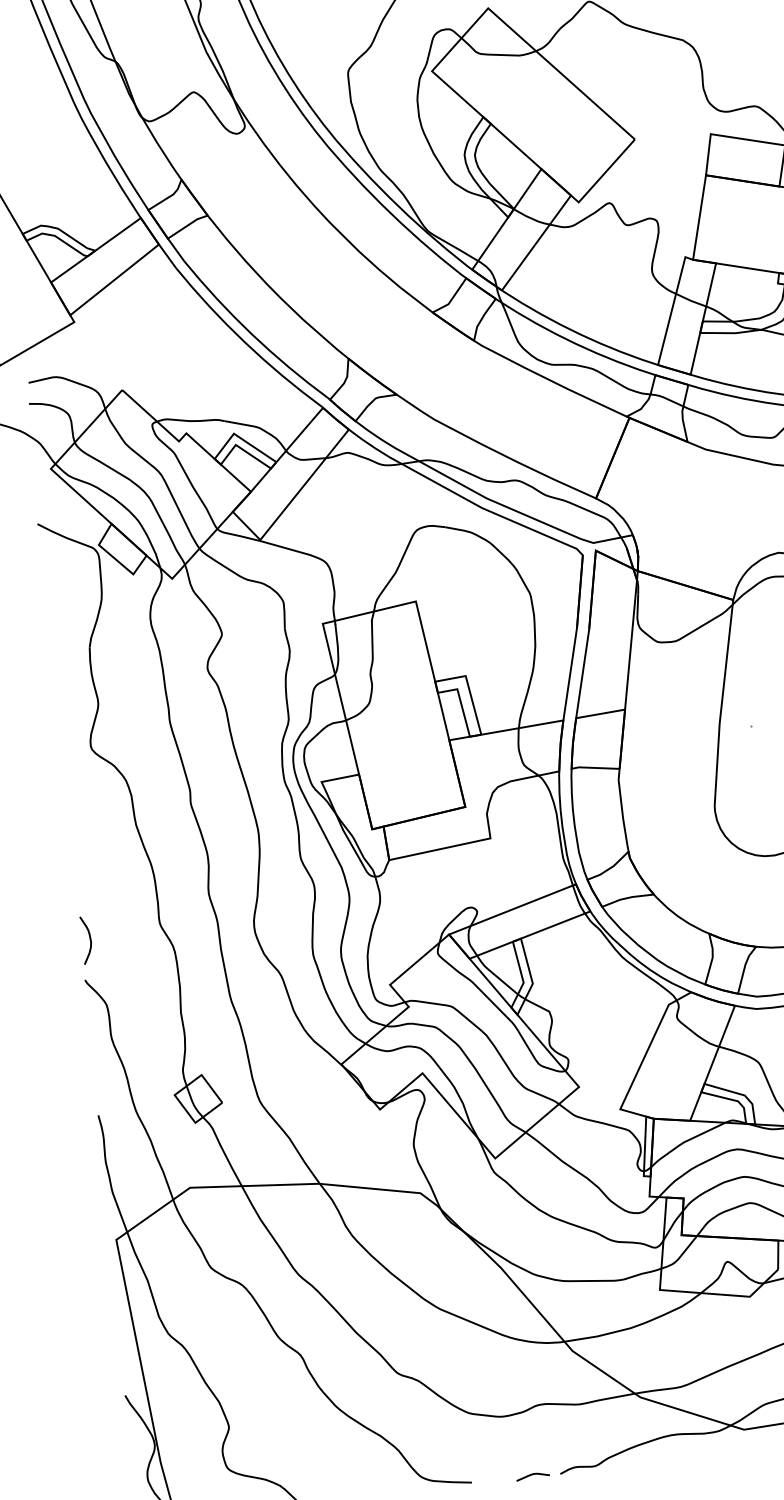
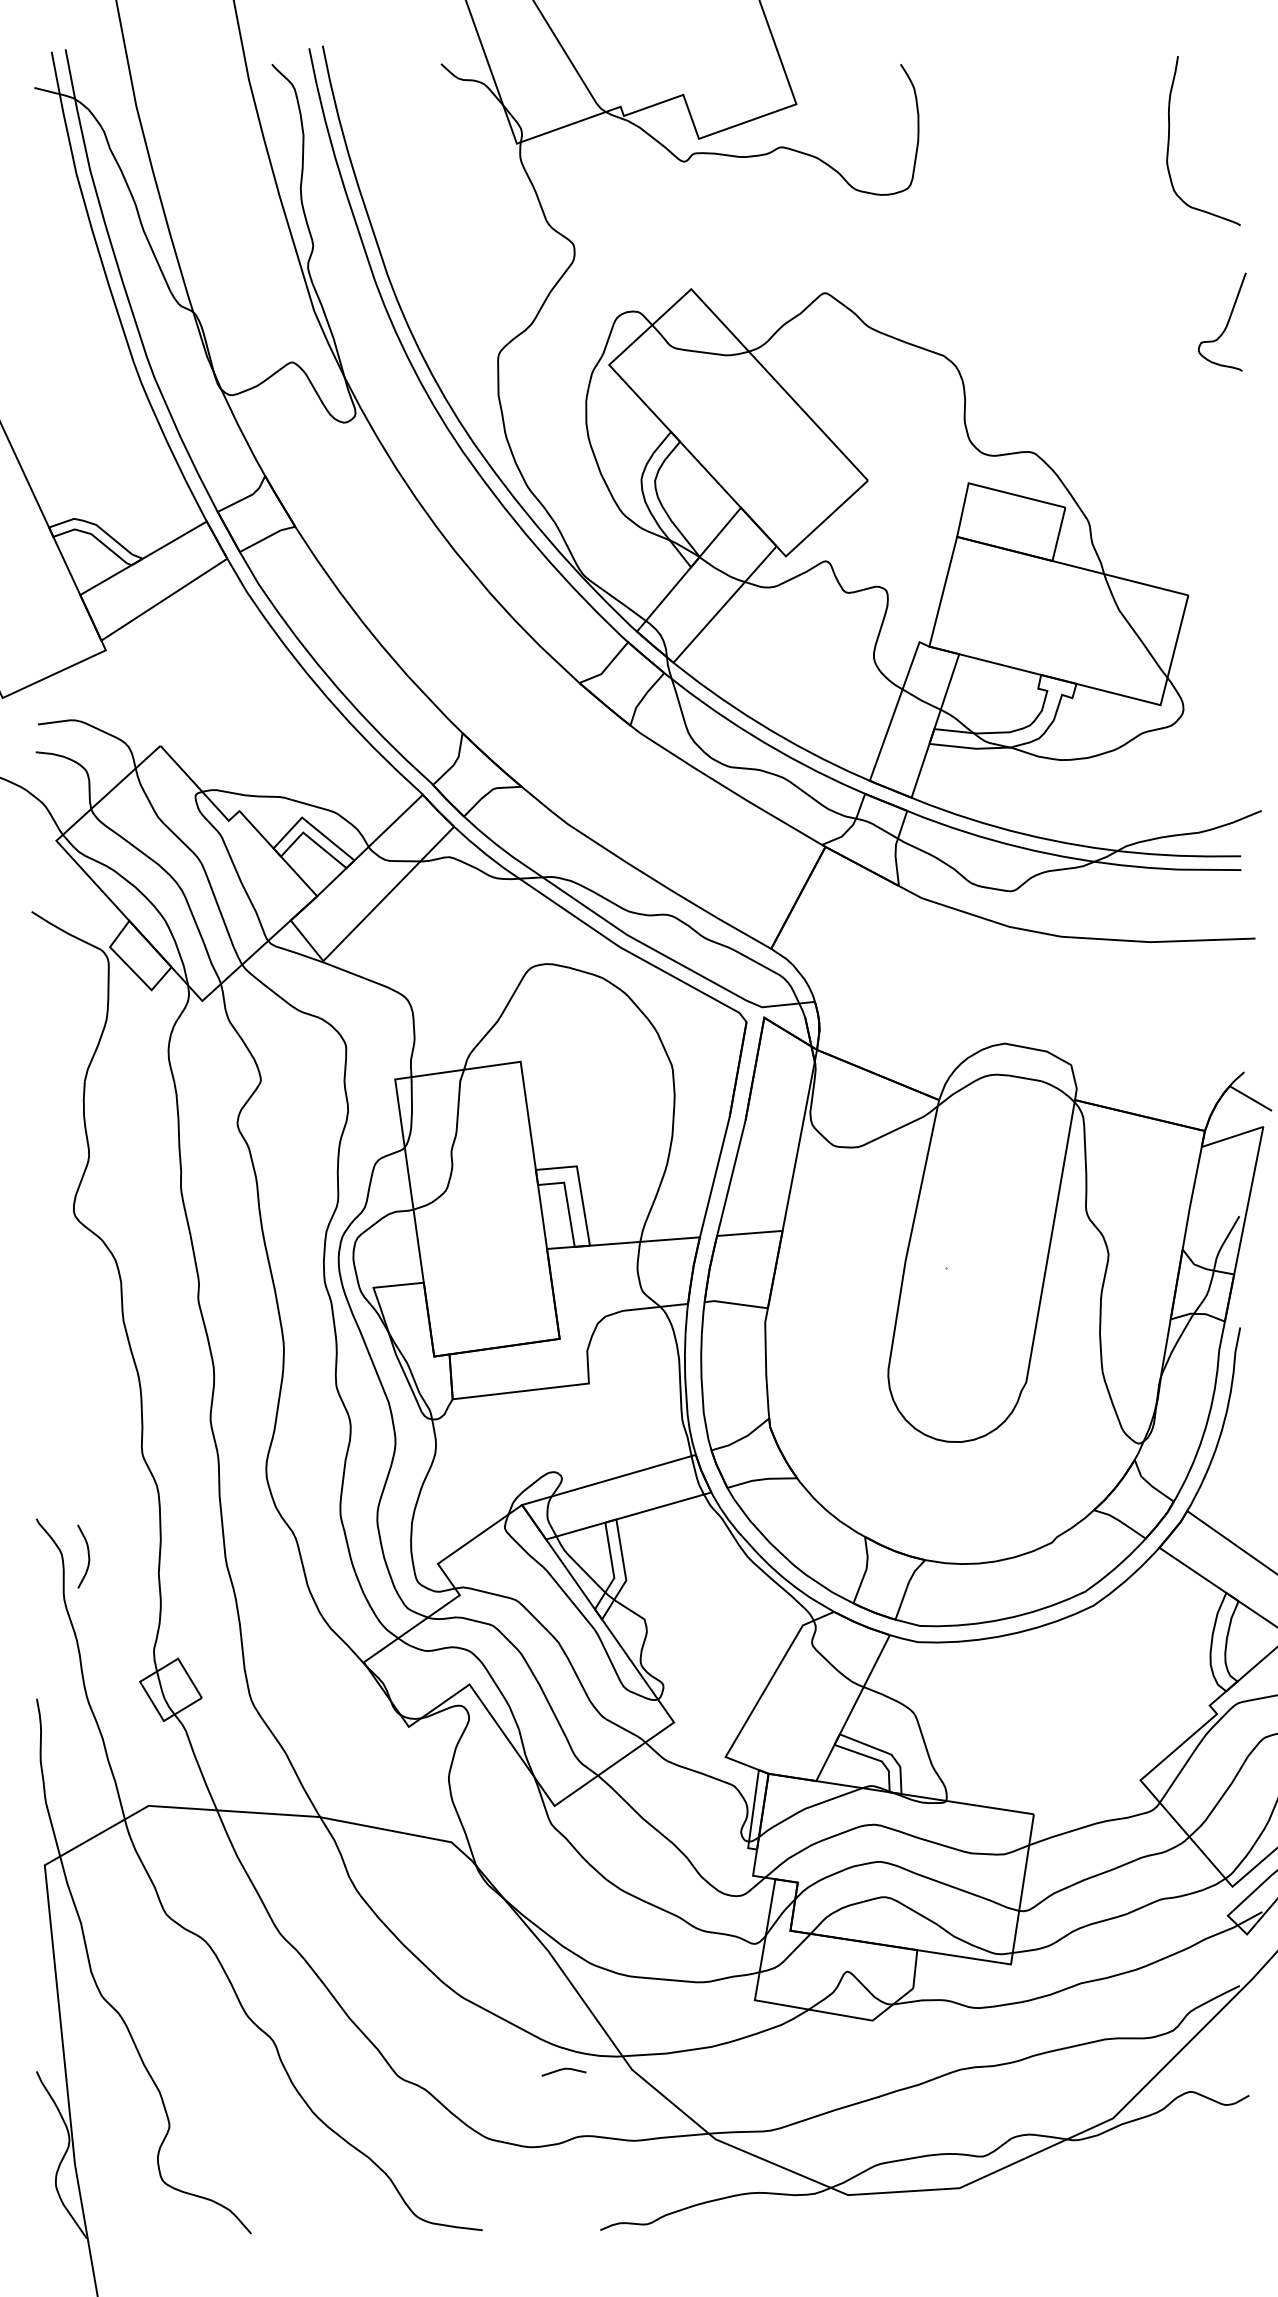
curve: (89, 937) -> (87, 1553), moved
line: (531, 1475) -> (562, 2070), moved

